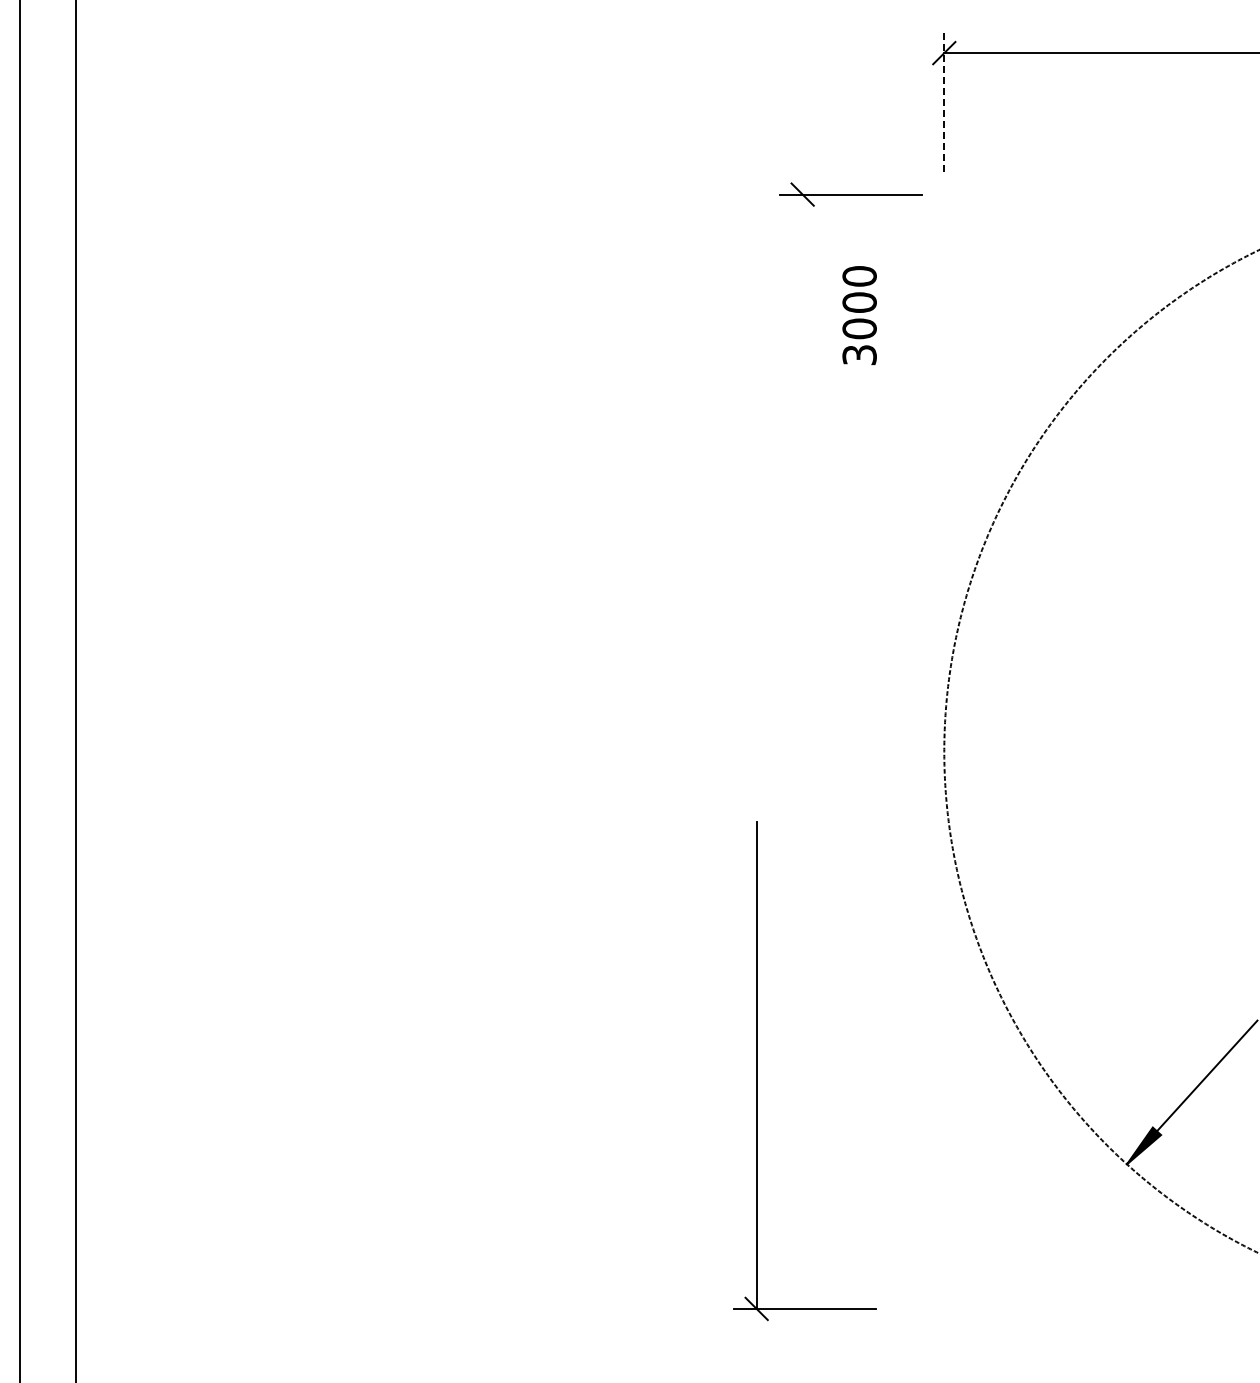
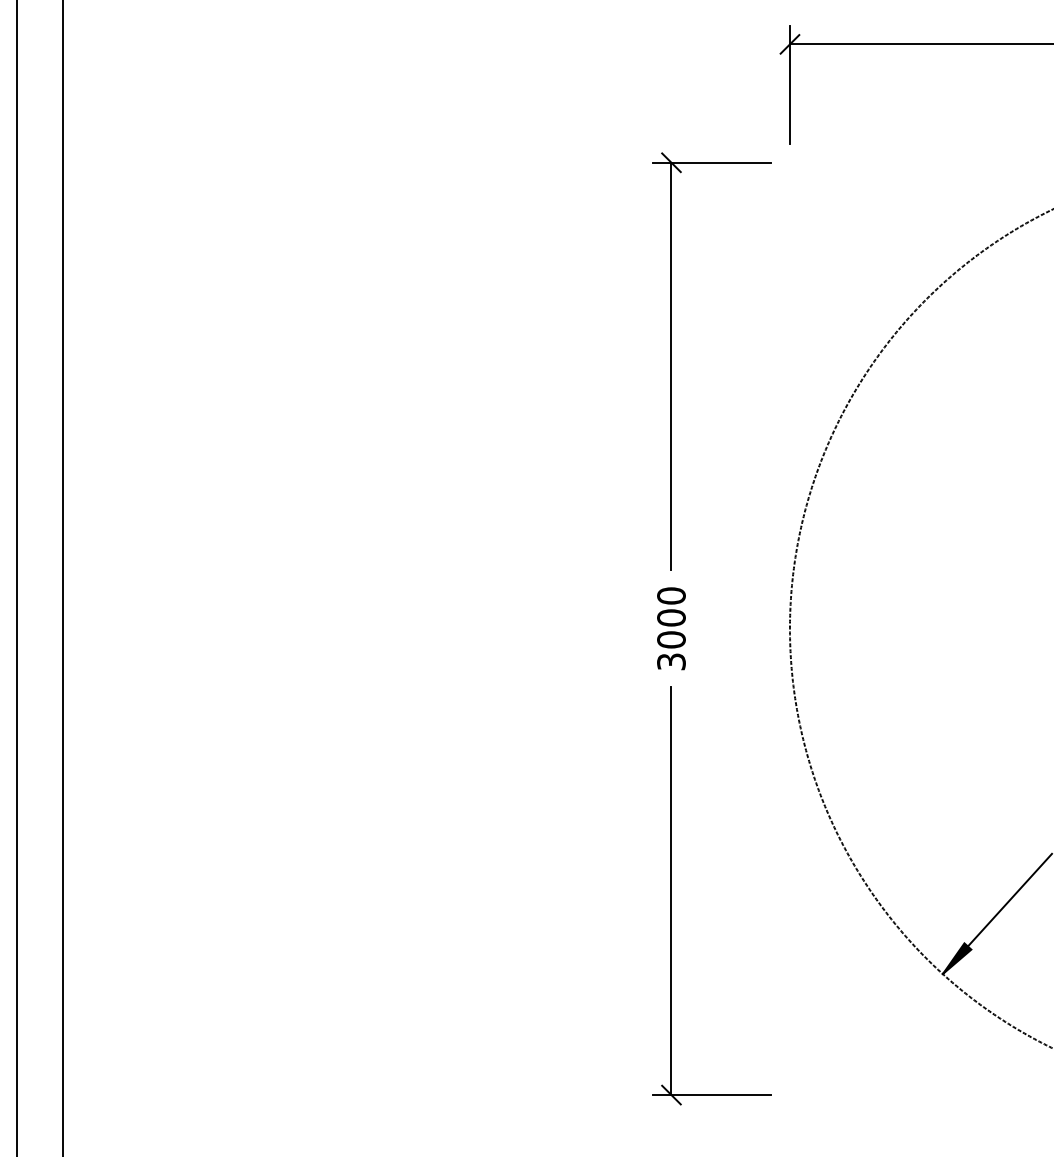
line: (944, 101) -> (790, 84), dashed -> solid
text: (859, 315) -> (671, 628), moved
line: (802, 437) -> (671, 365), added
part: (757, 1071) -> (672, 896), moved

